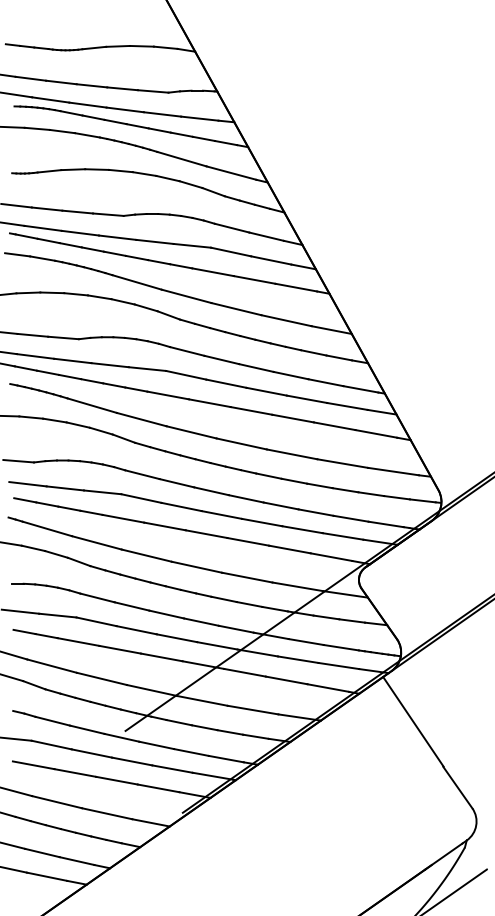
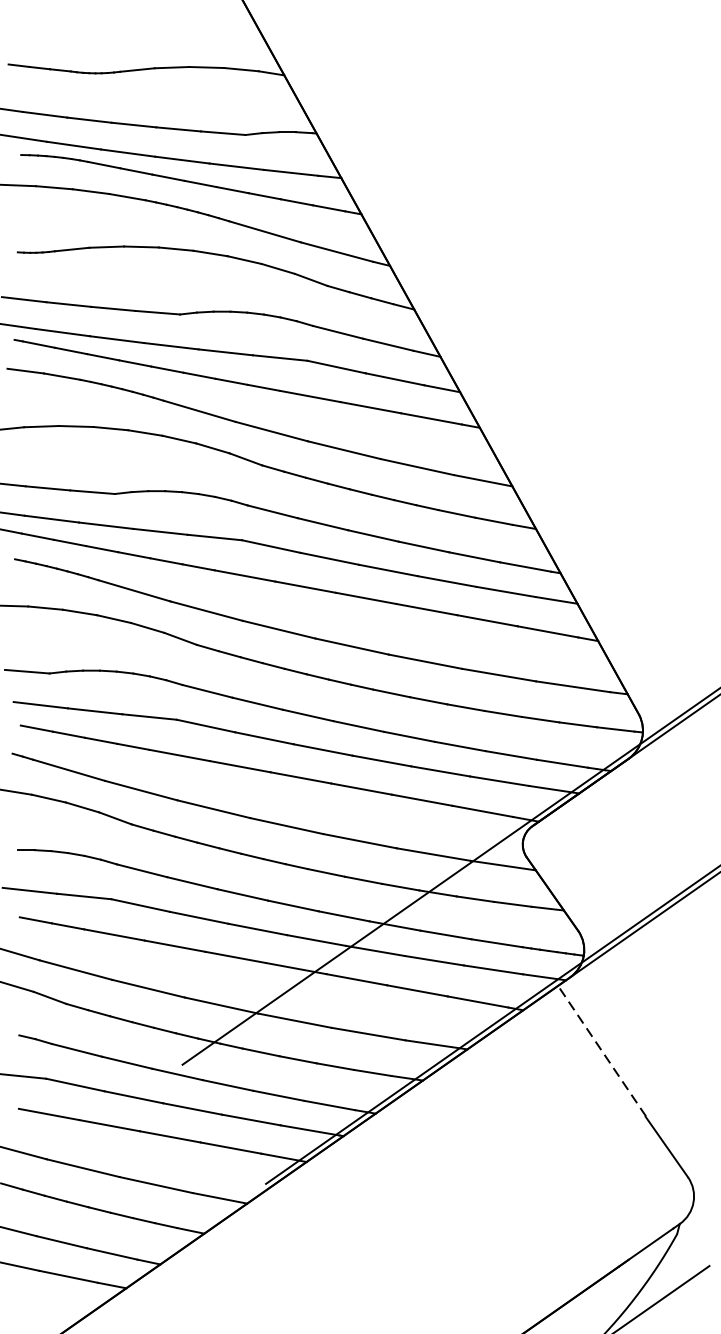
line: (413, 721) -> (602, 1050), solid -> dashed

